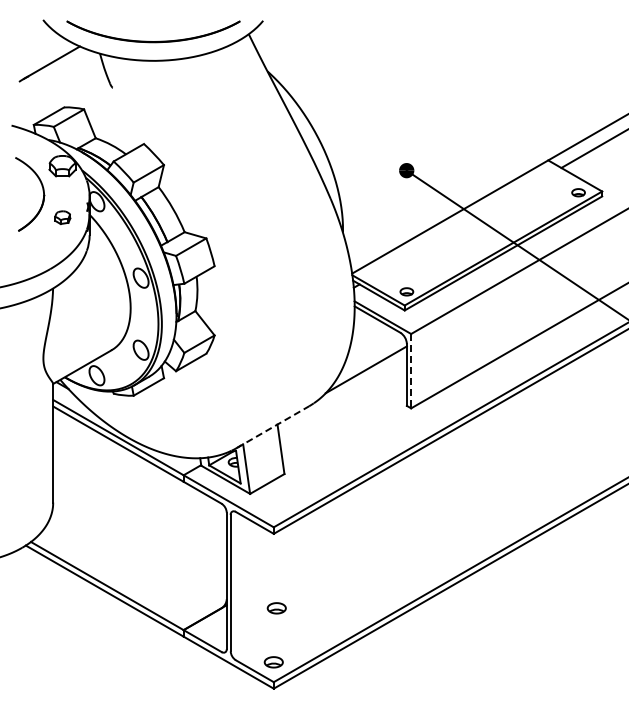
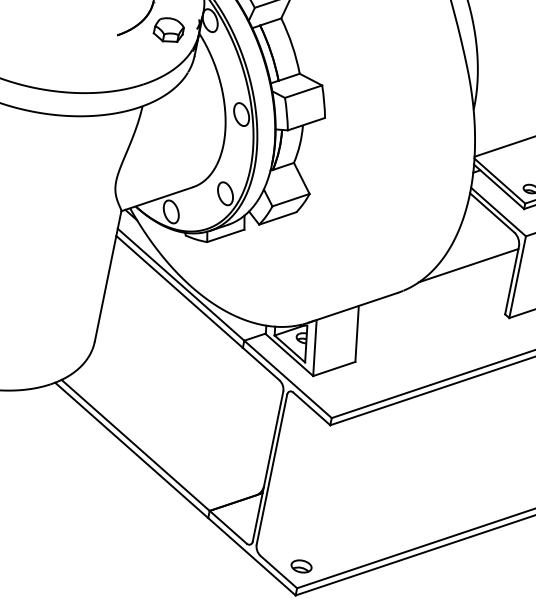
part: (62, 217) -> (168, 30), size x1.67
line: (411, 371) -> (517, 277), dashed -> solid
line: (273, 427) -> (353, 308), dashed -> solid
part: (276, 608) -> (316, 507), removed

